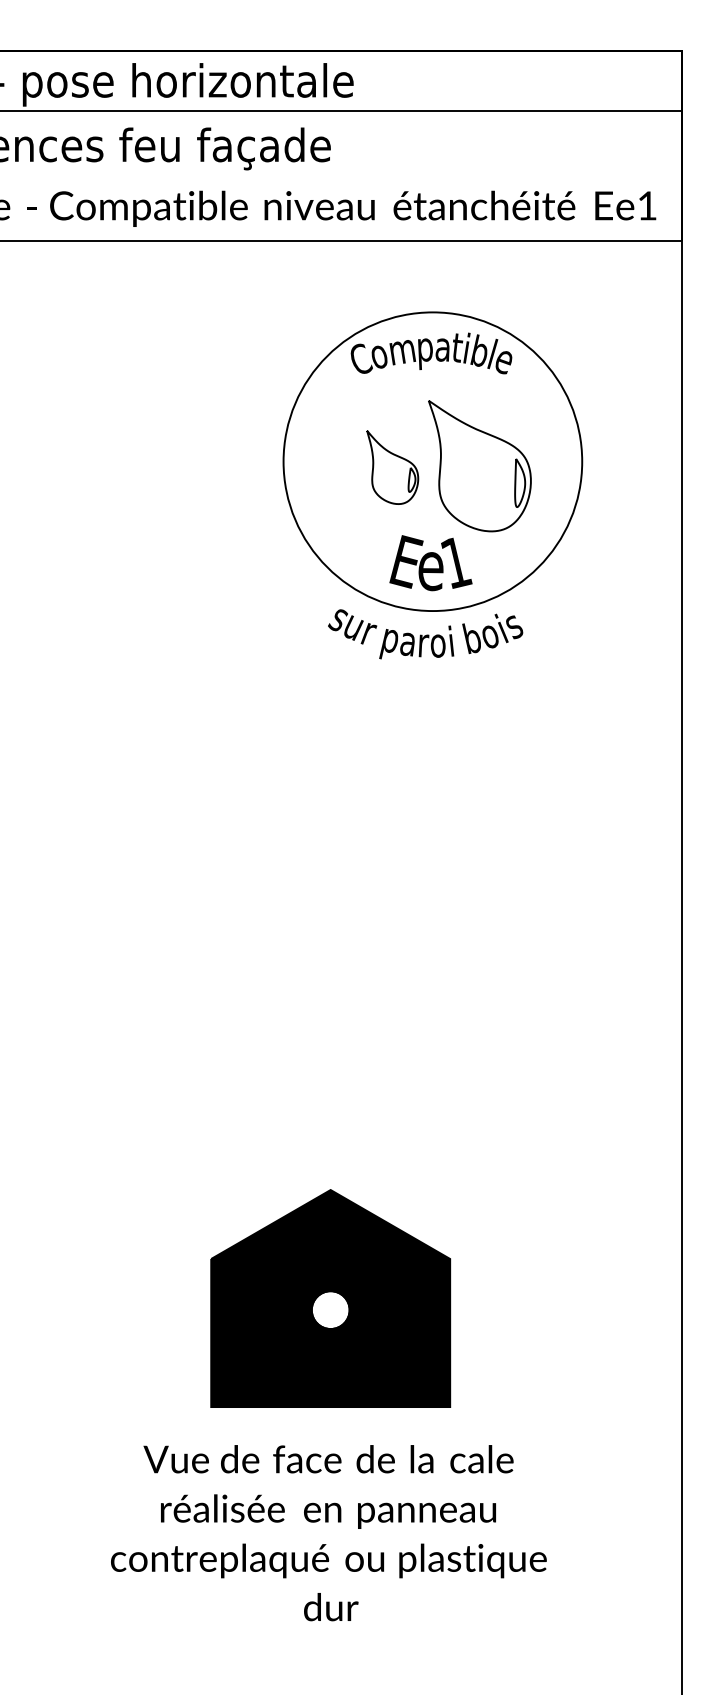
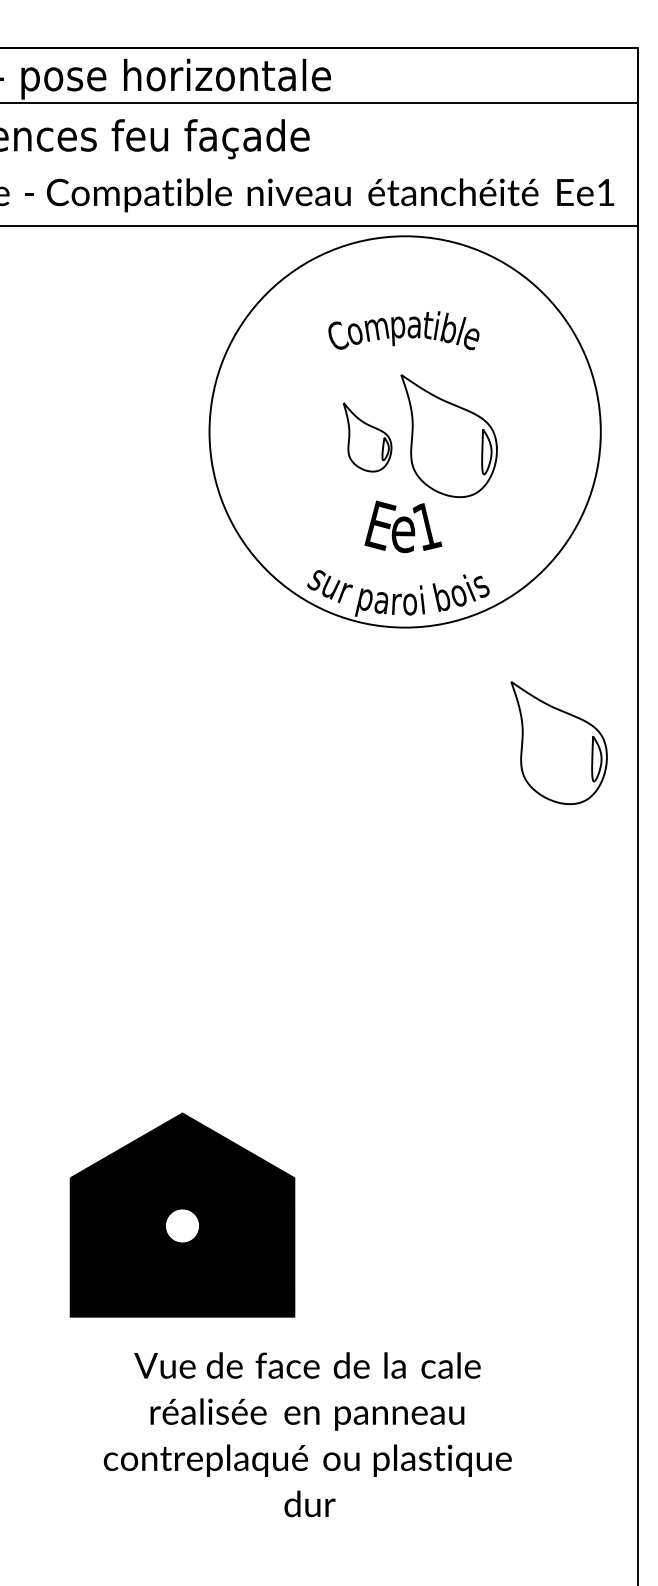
circle: (432, 461) -> (404, 431), size x1.4
part: (596, 793) -> (558, 742), added
part: (330, 1297) -> (182, 1214), moved

